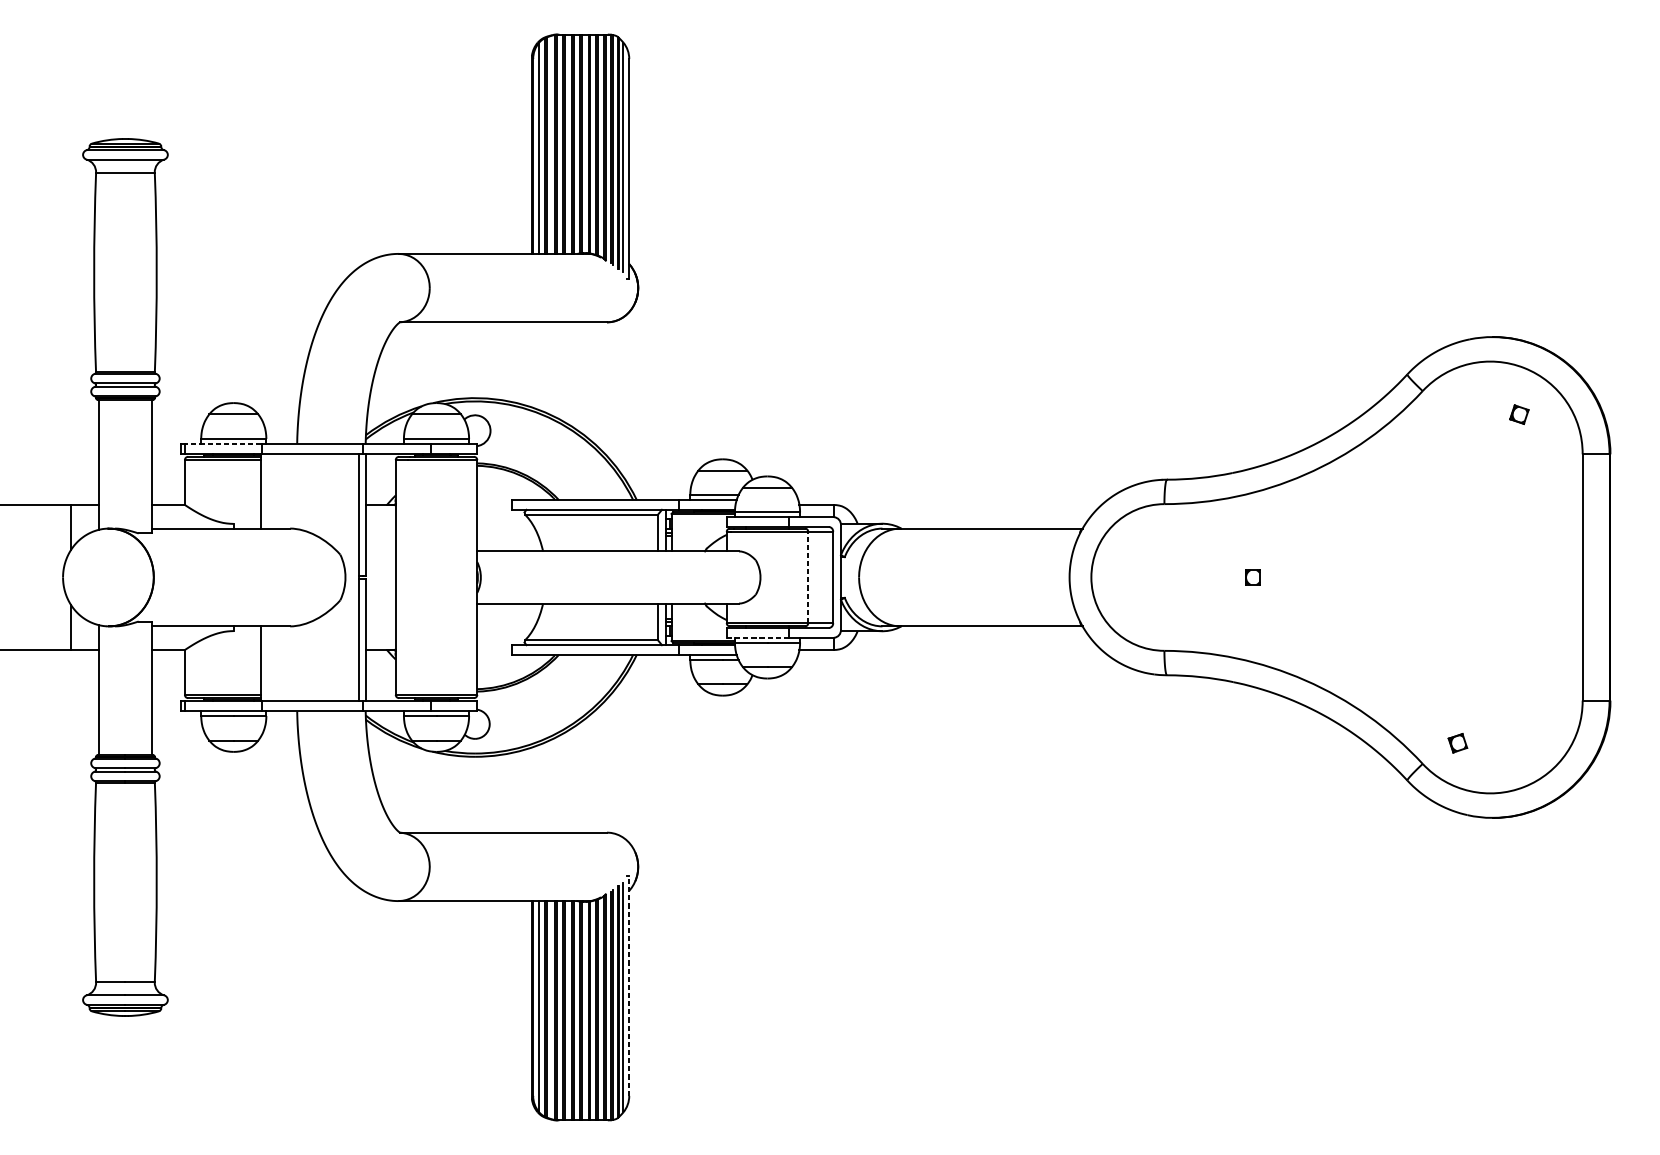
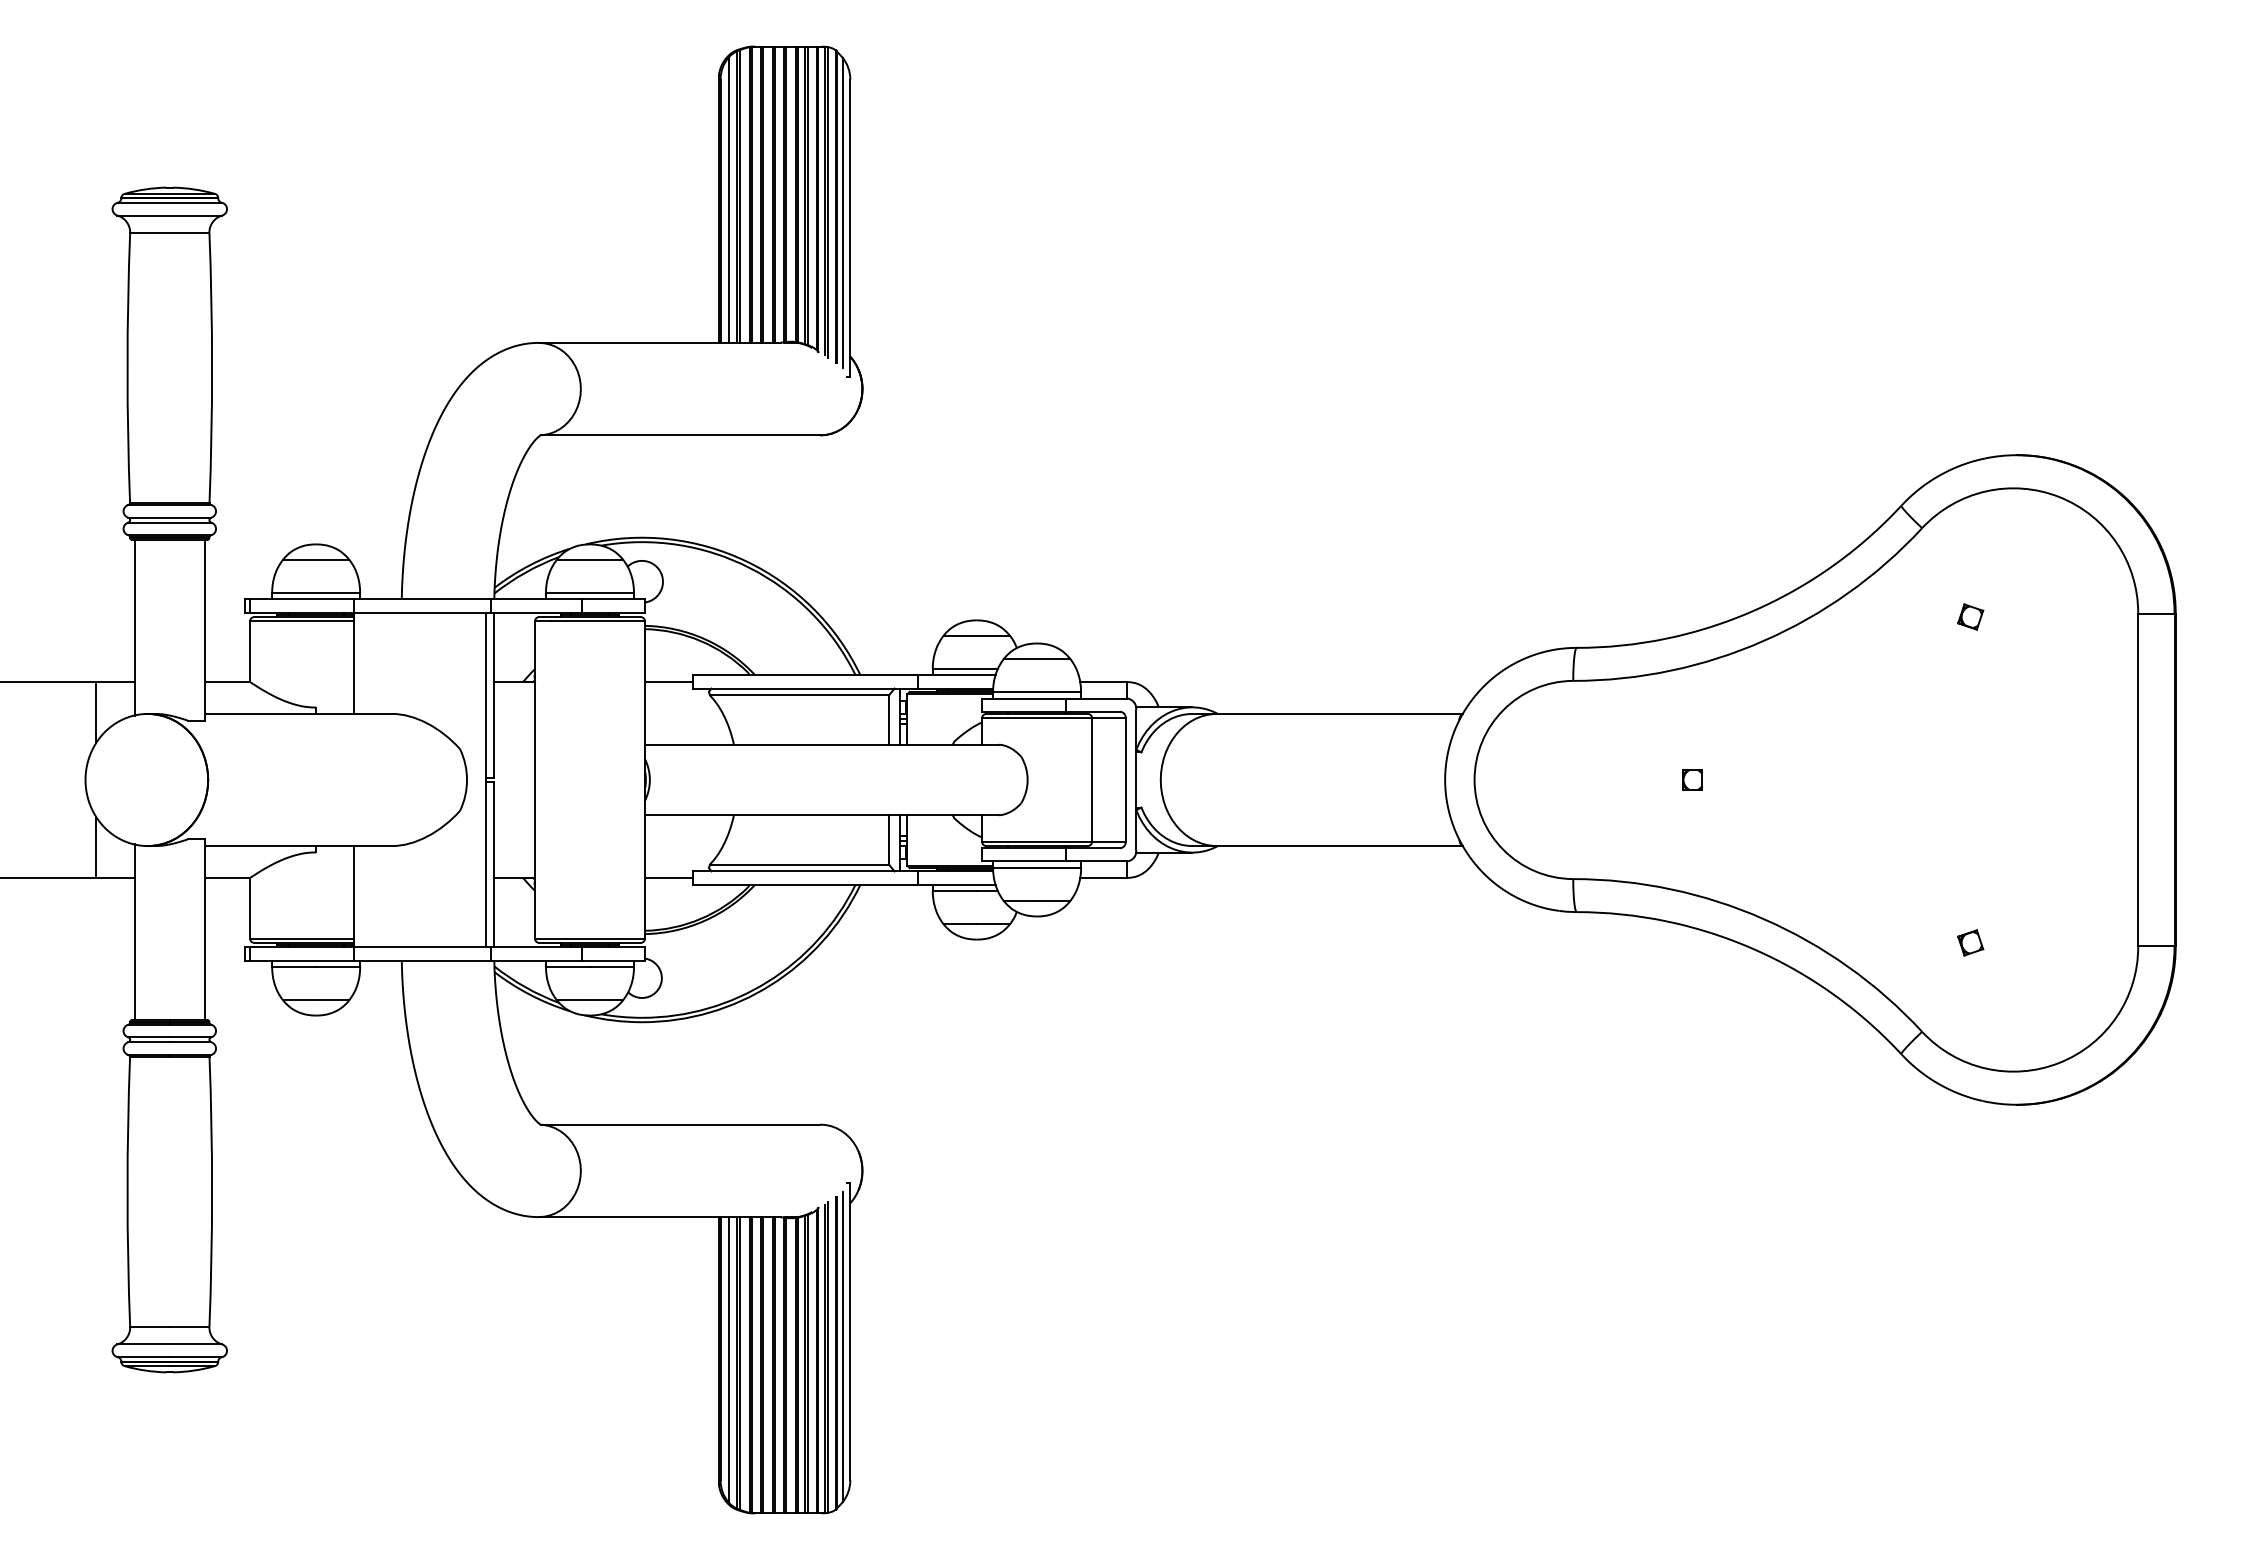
part: (1519, 414) -> (1970, 616), moved
line: (223, 443) -> (302, 599), dashed -> solid
line: (494, 505) -> (668, 682), added
line: (808, 577) -> (1092, 779), dashed -> solid
line: (757, 637) -> (1023, 861), dashed -> solid
line: (494, 649) -> (668, 877), added
part: (1457, 742) -> (1970, 942), moved
line: (629, 985) -> (850, 1331), dashed -> solid

